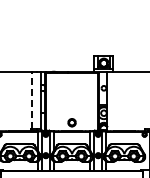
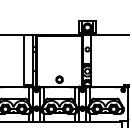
line: (31, 99) -> (23, 59), dashed -> solid

